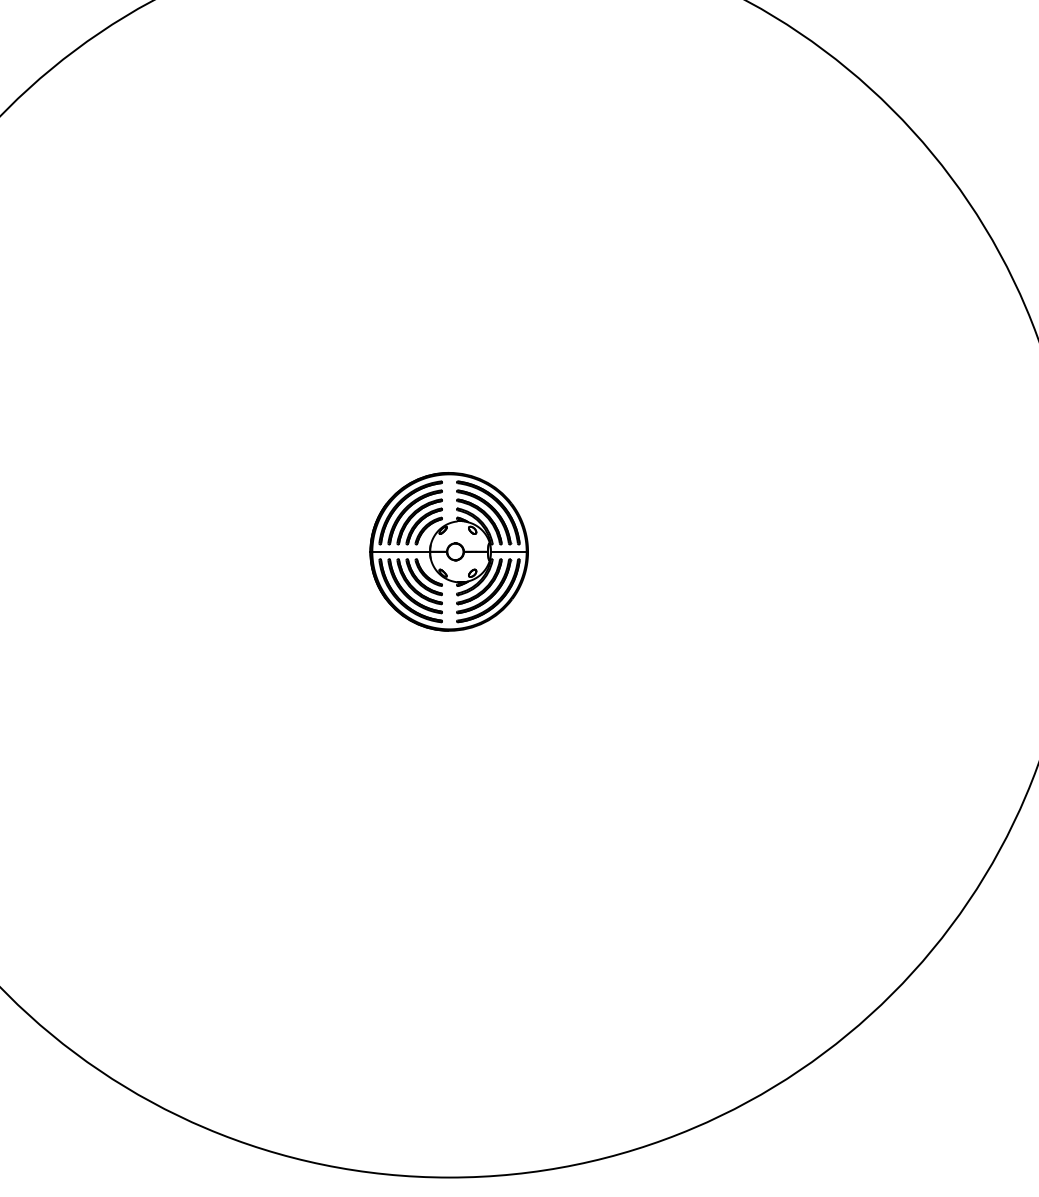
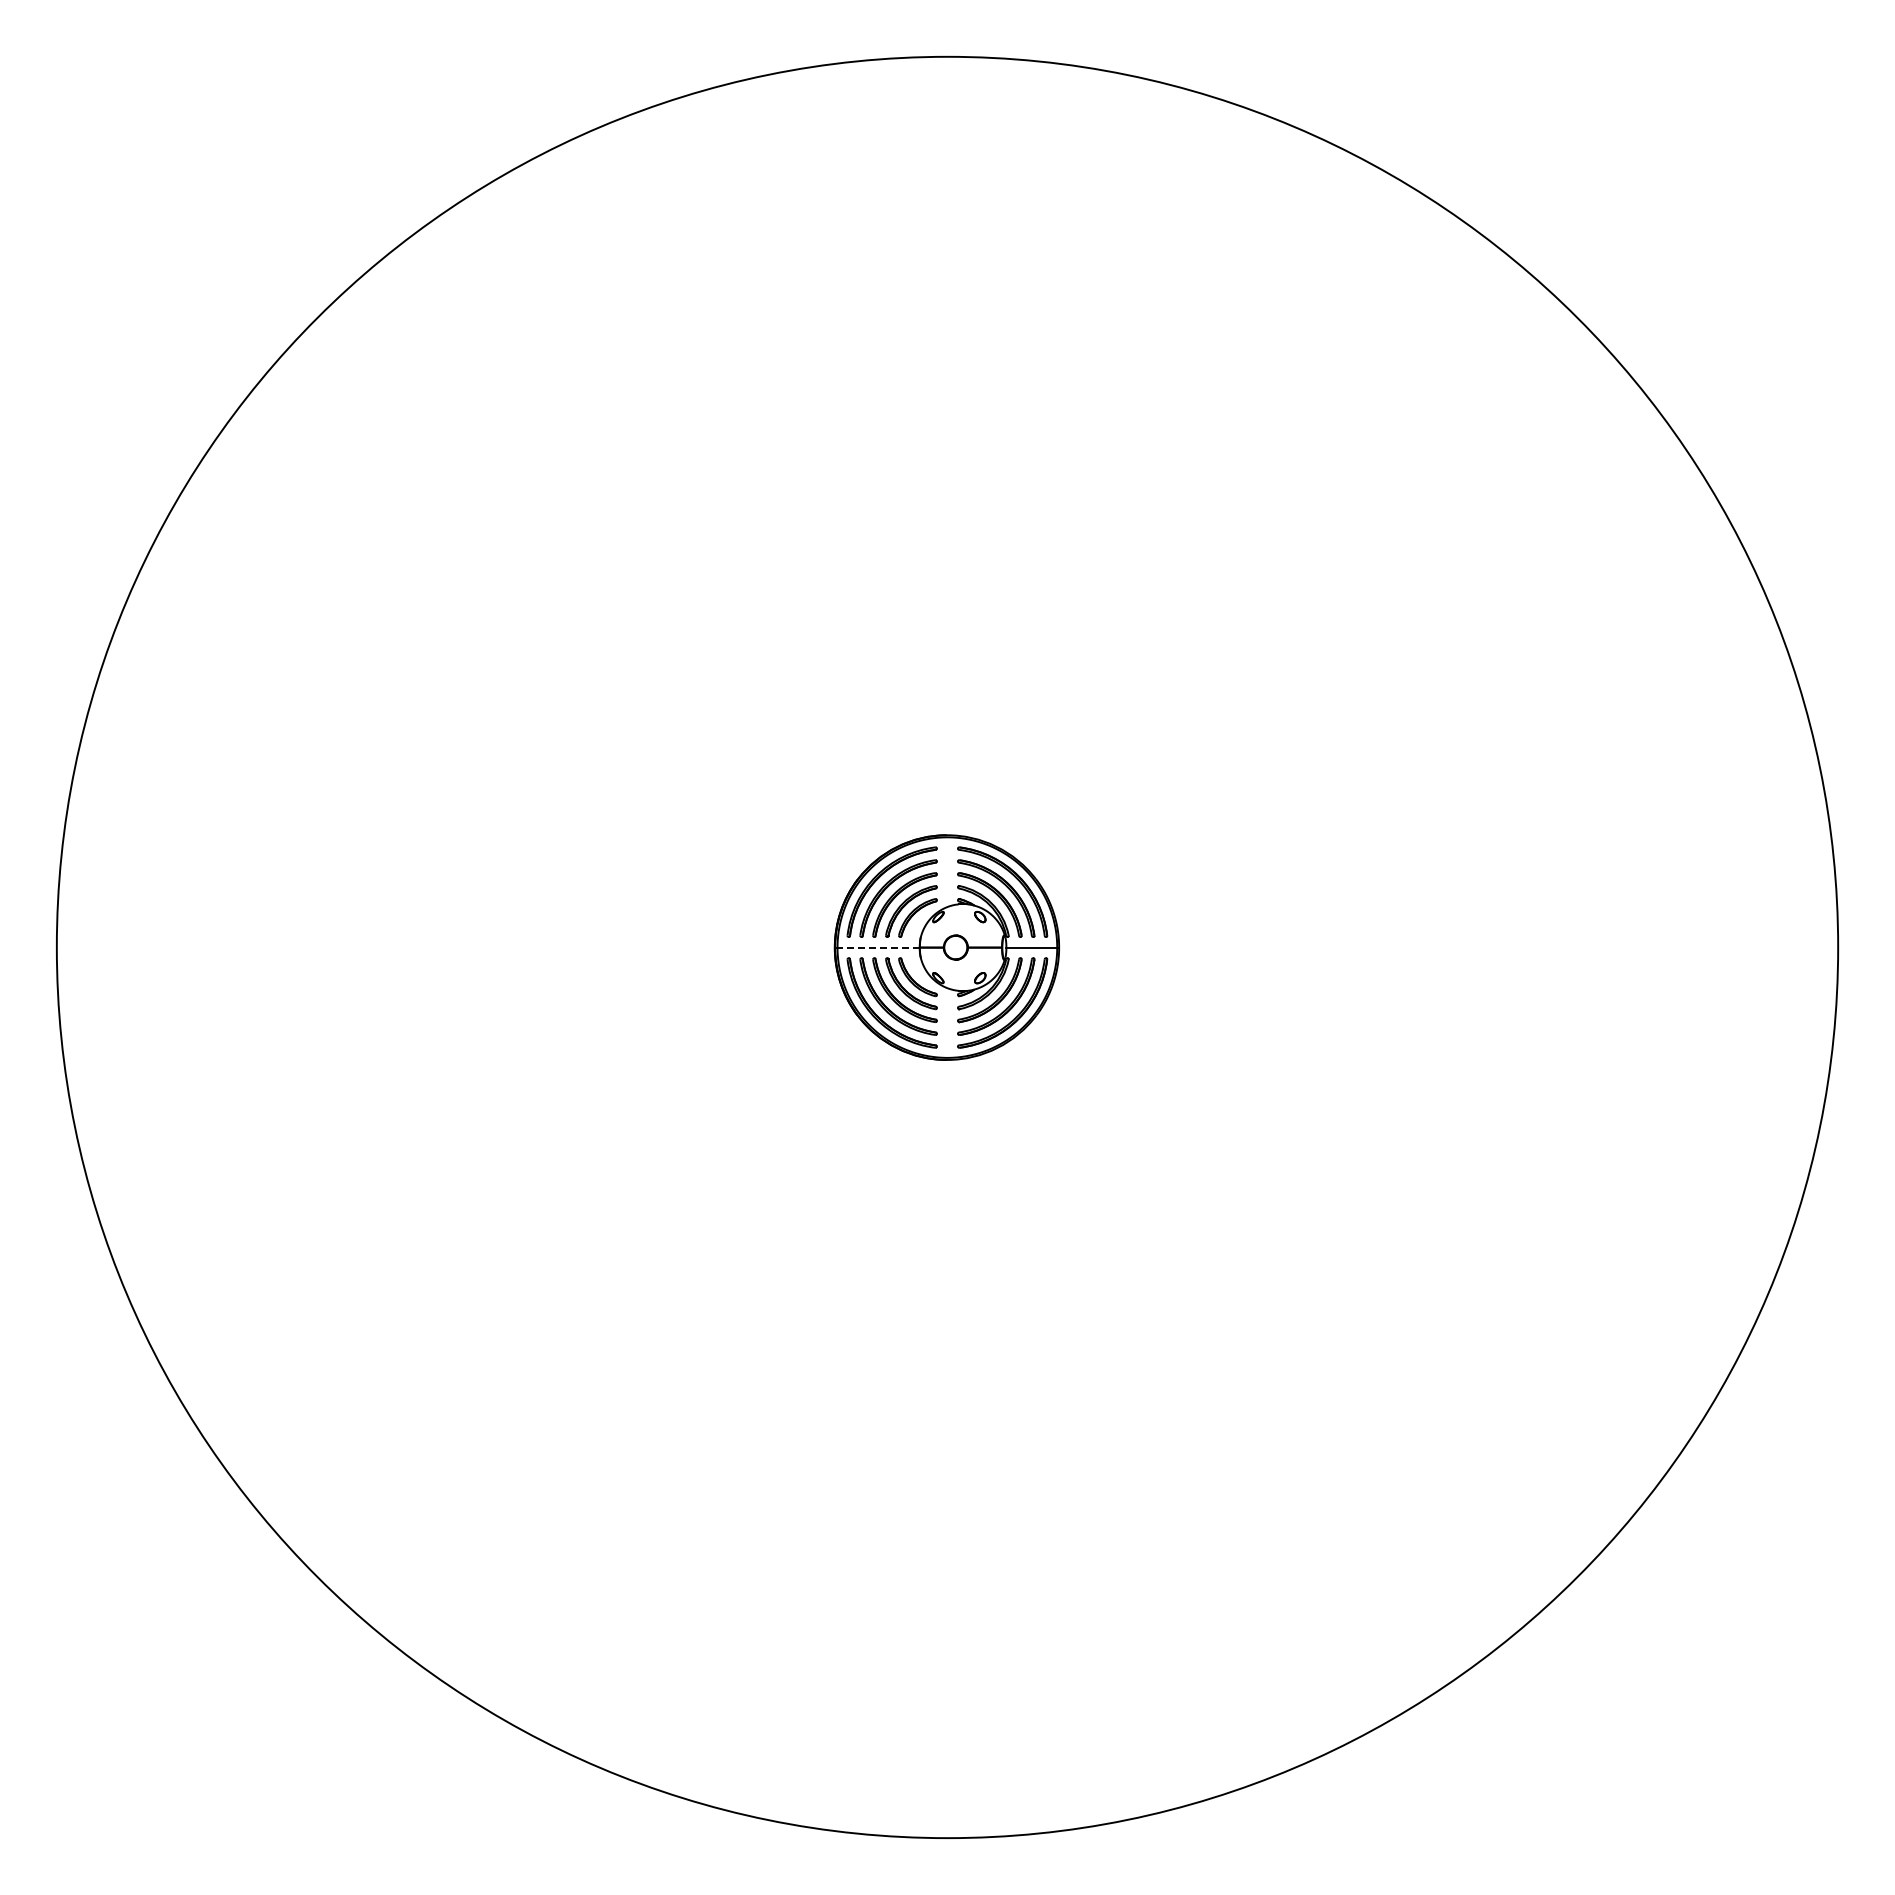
line: (399, 551) -> (876, 947), solid -> dashed

